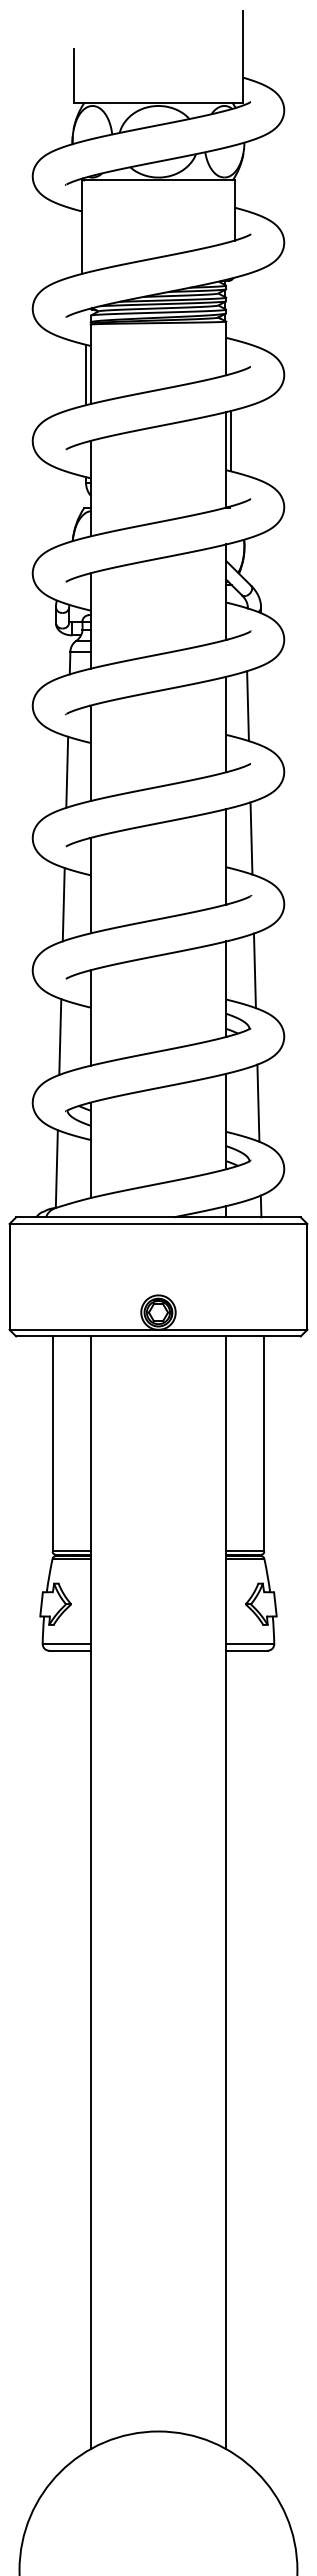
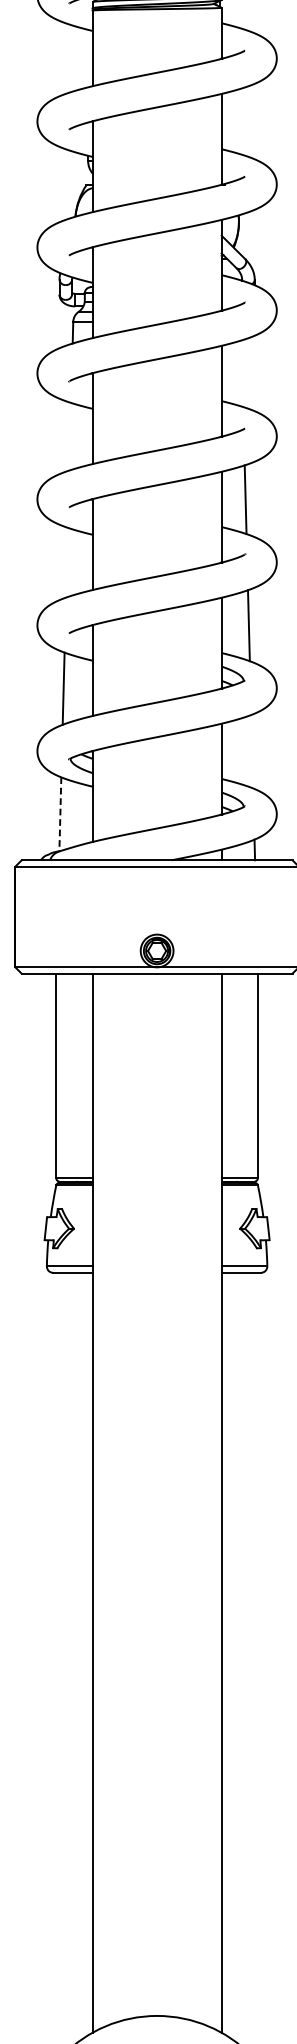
line: (86, 374) -> (88, 58), removed
line: (230, 440) -> (225, 120), removed
line: (247, 706) -> (241, 374), removed
line: (67, 771) -> (70, 435), removed
line: (63, 904) -> (66, 562), removed
line: (258, 1102) -> (252, 751), removed
line: (56, 1169) -> (60, 814), solid -> dashed

